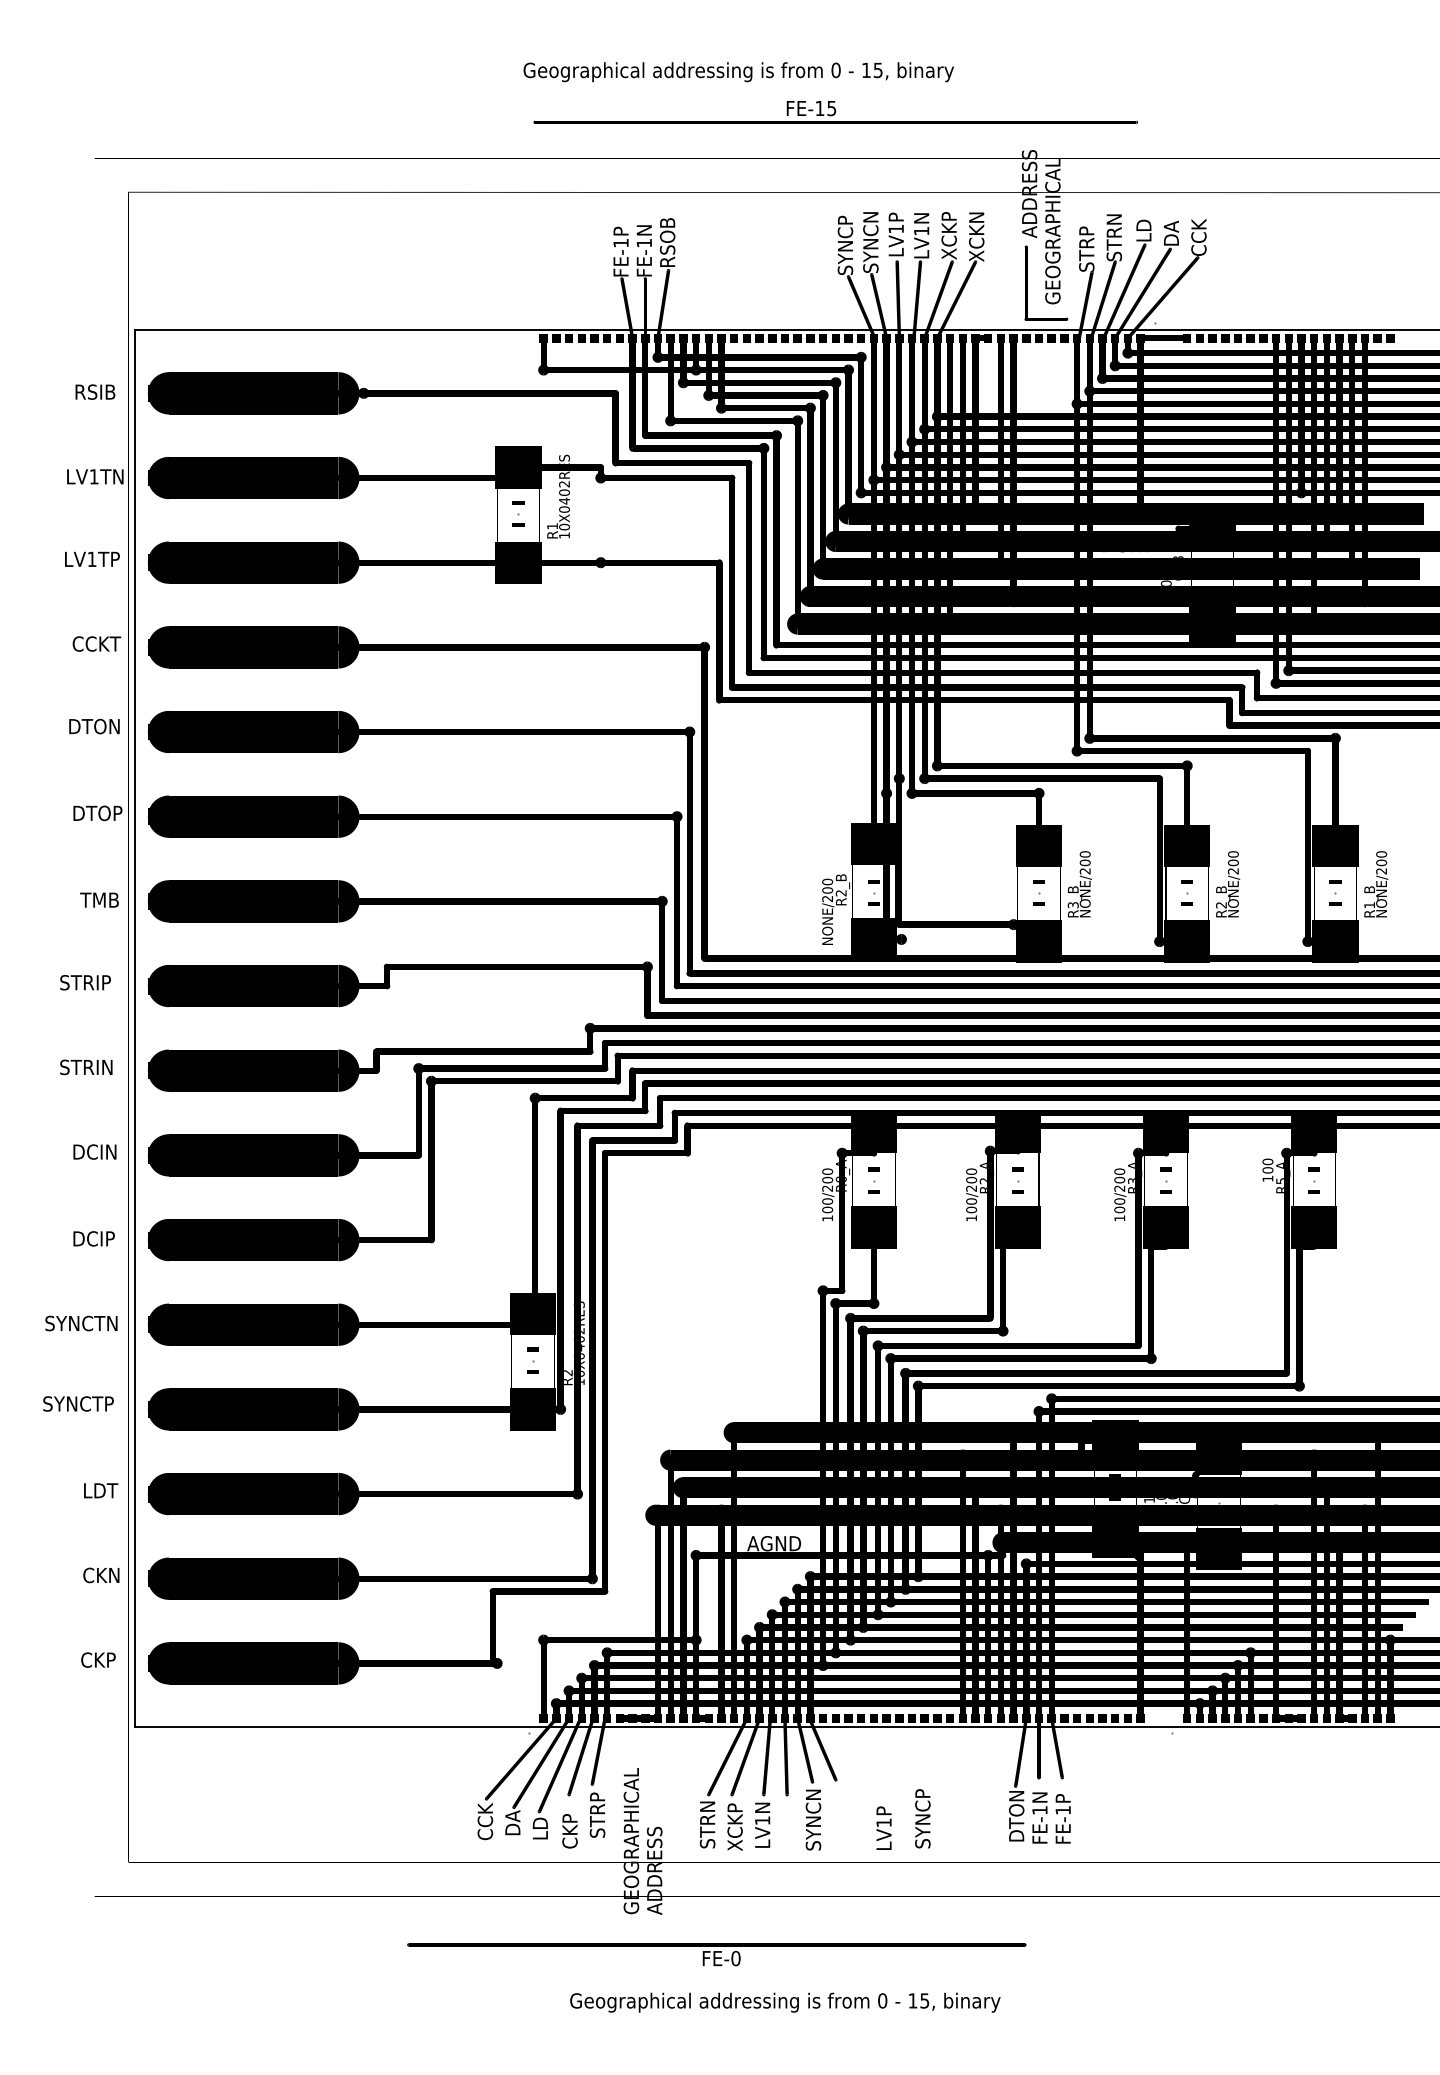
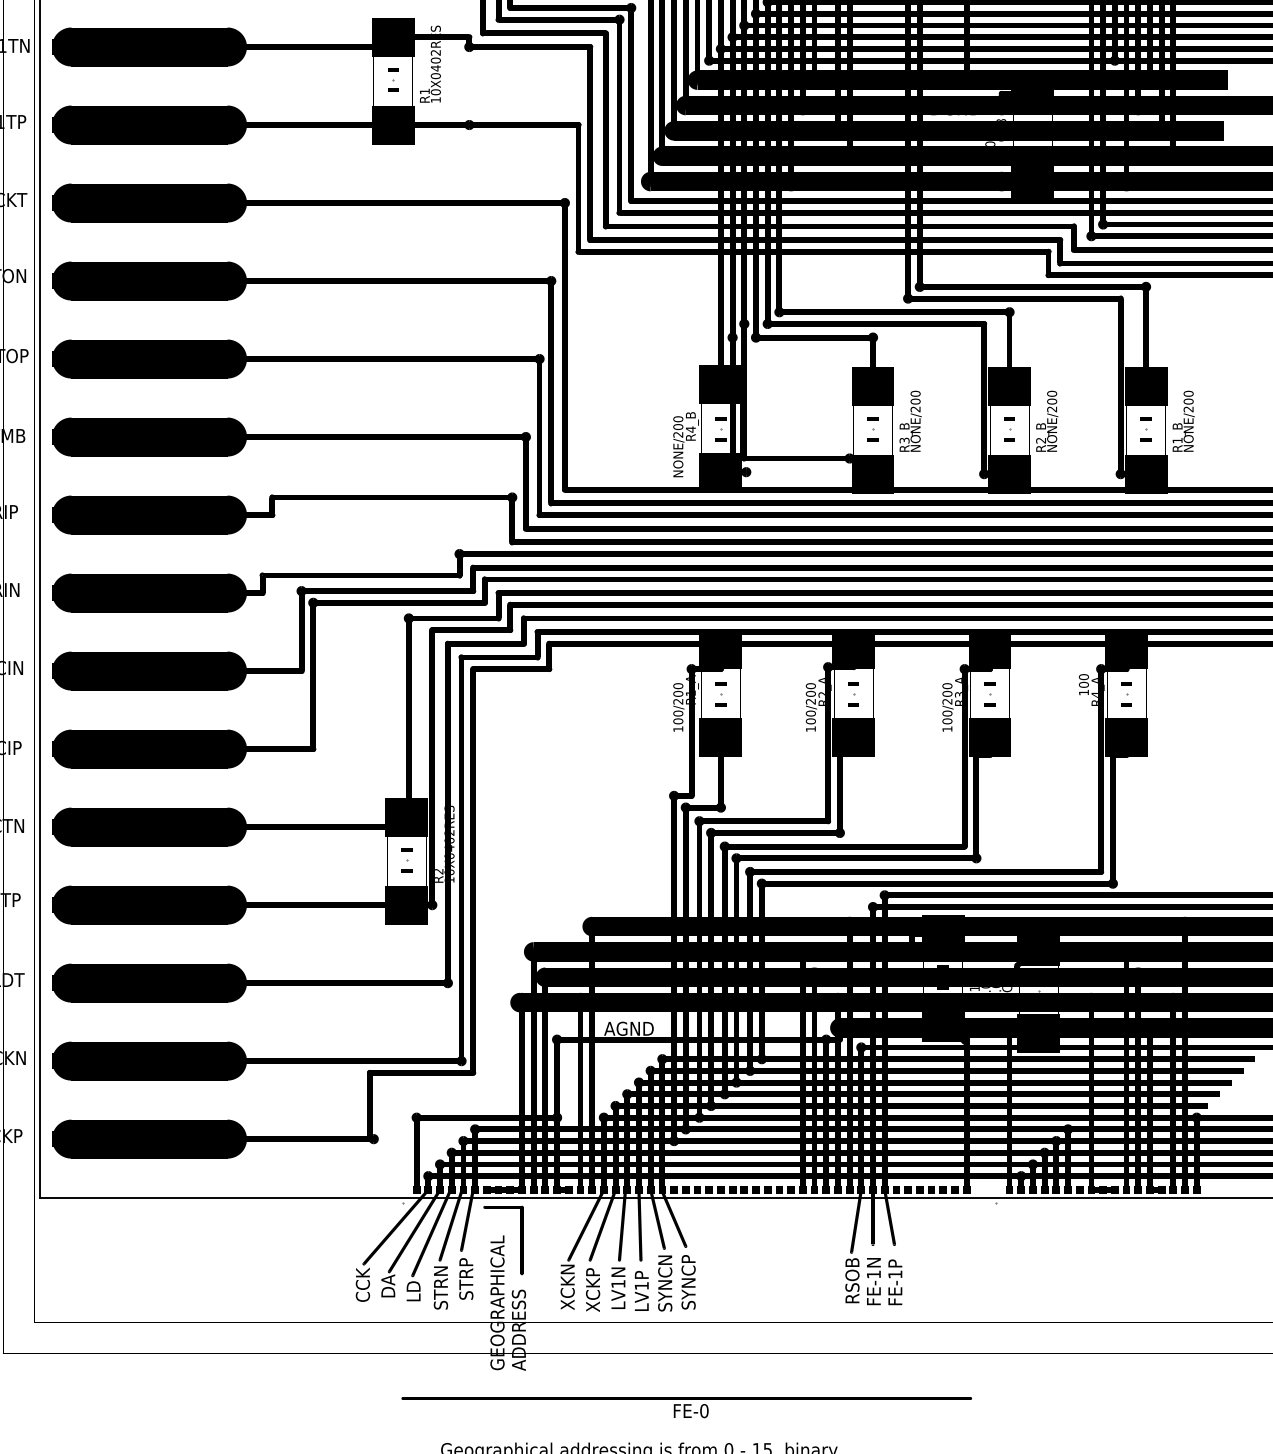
text: (840, 892) -> (690, 428), R2_B -> R4_B
text: (840, 1179) -> (690, 693), R0_A -> R1_A
text: (1279, 1180) -> (1094, 694), R5_A -> R4_A
part: (656, 1772) -> (520, 1239), added
text: (1016, 1815) -> (852, 1279), DTON -> RSOB
text: (922, 1818) -> (688, 1282), moved
text: (707, 1823) -> (567, 1286), STRN -> XCKN
text: (569, 1824) -> (440, 1287), CKP -> STRN
text: (883, 1827) -> (641, 1290), moved
text: (716, 1954) -> (686, 1407), moved

